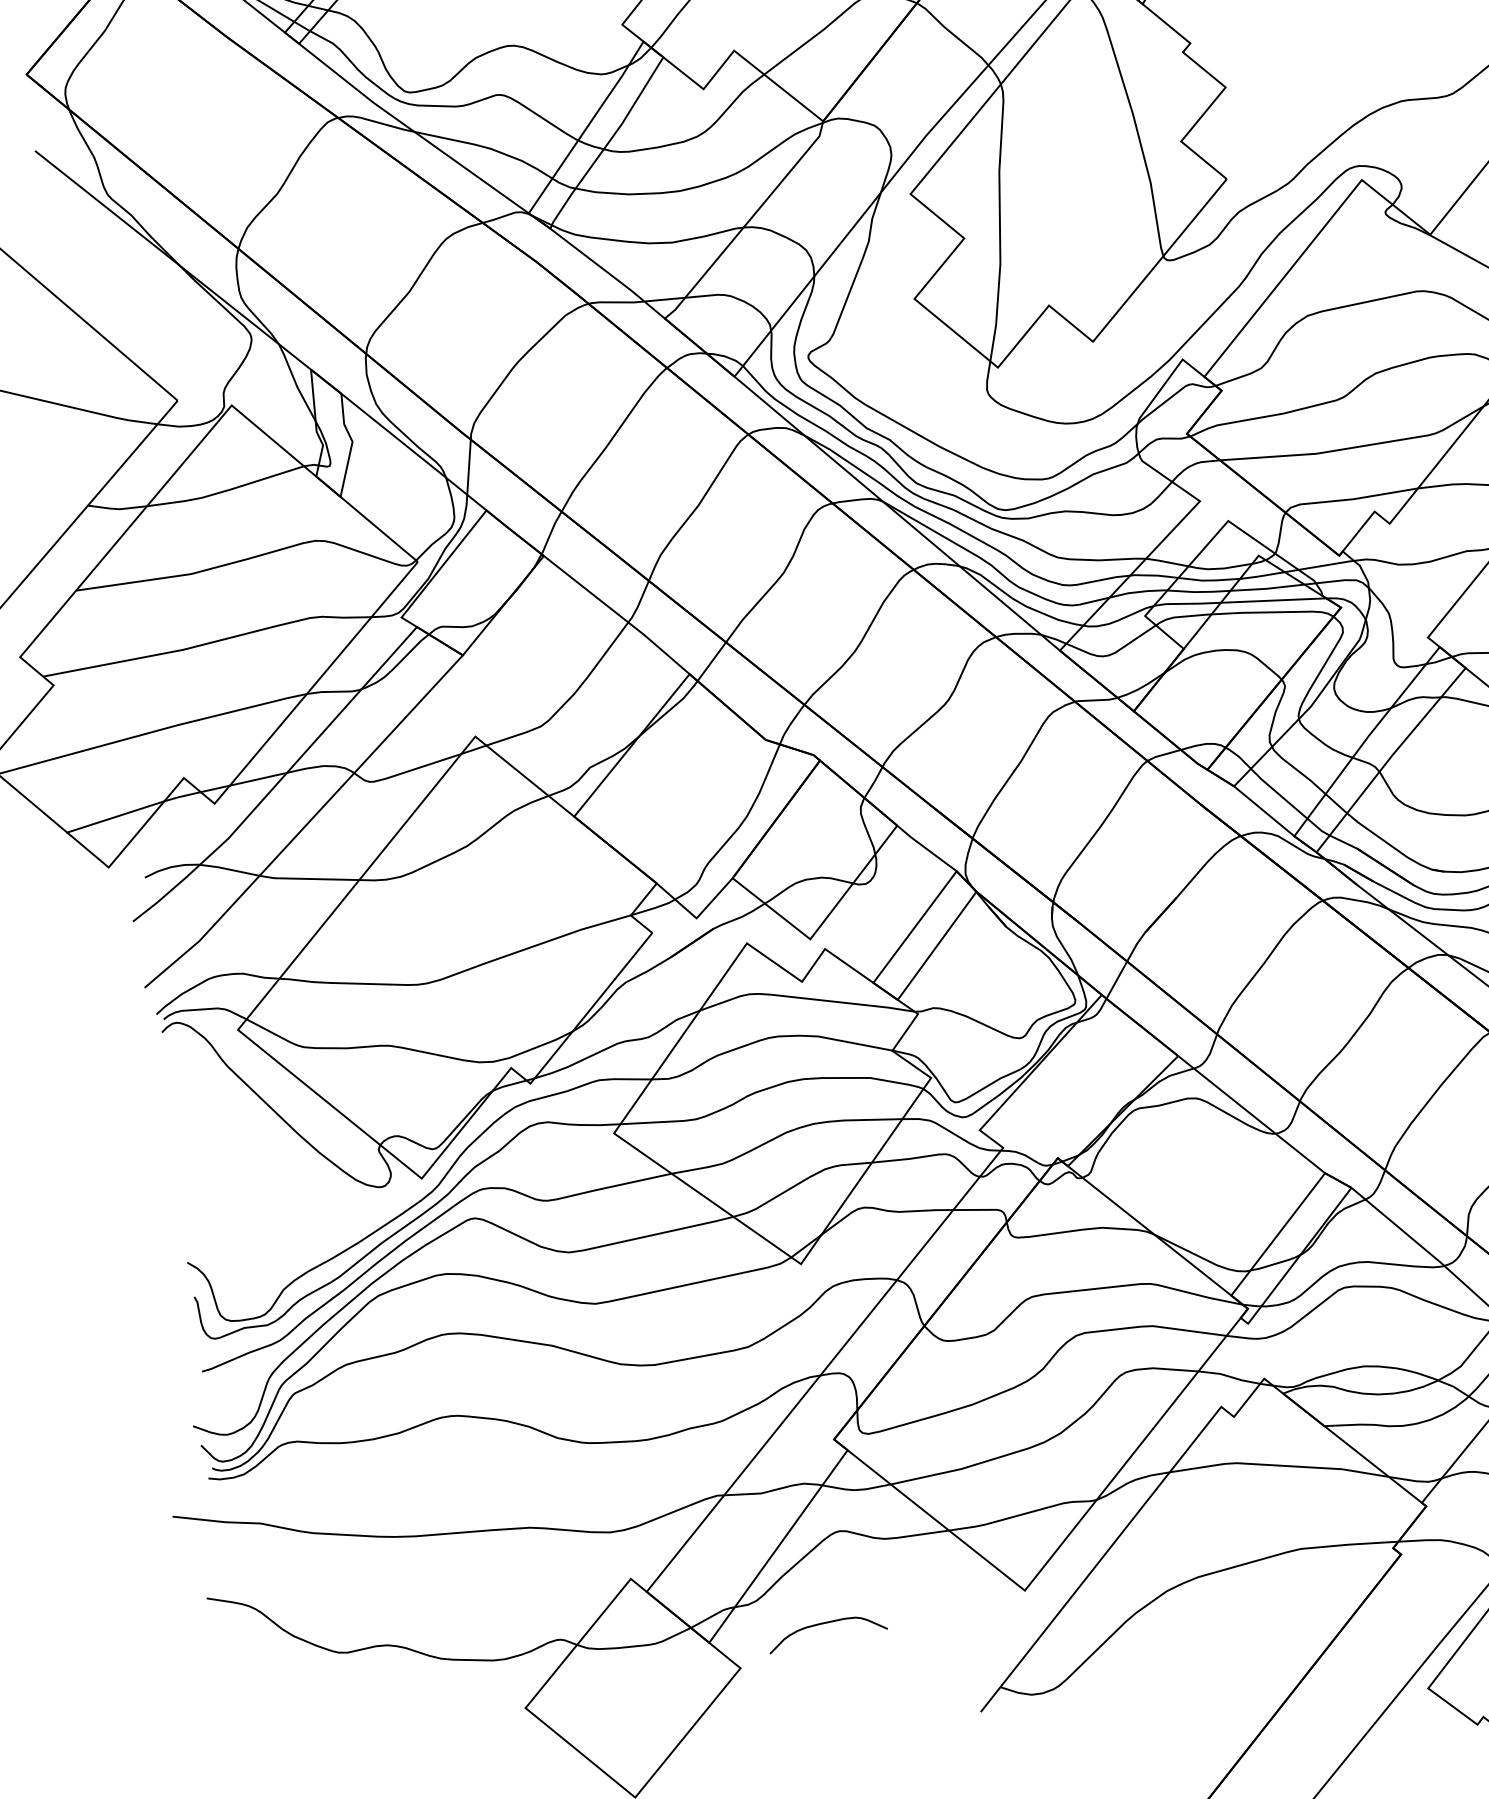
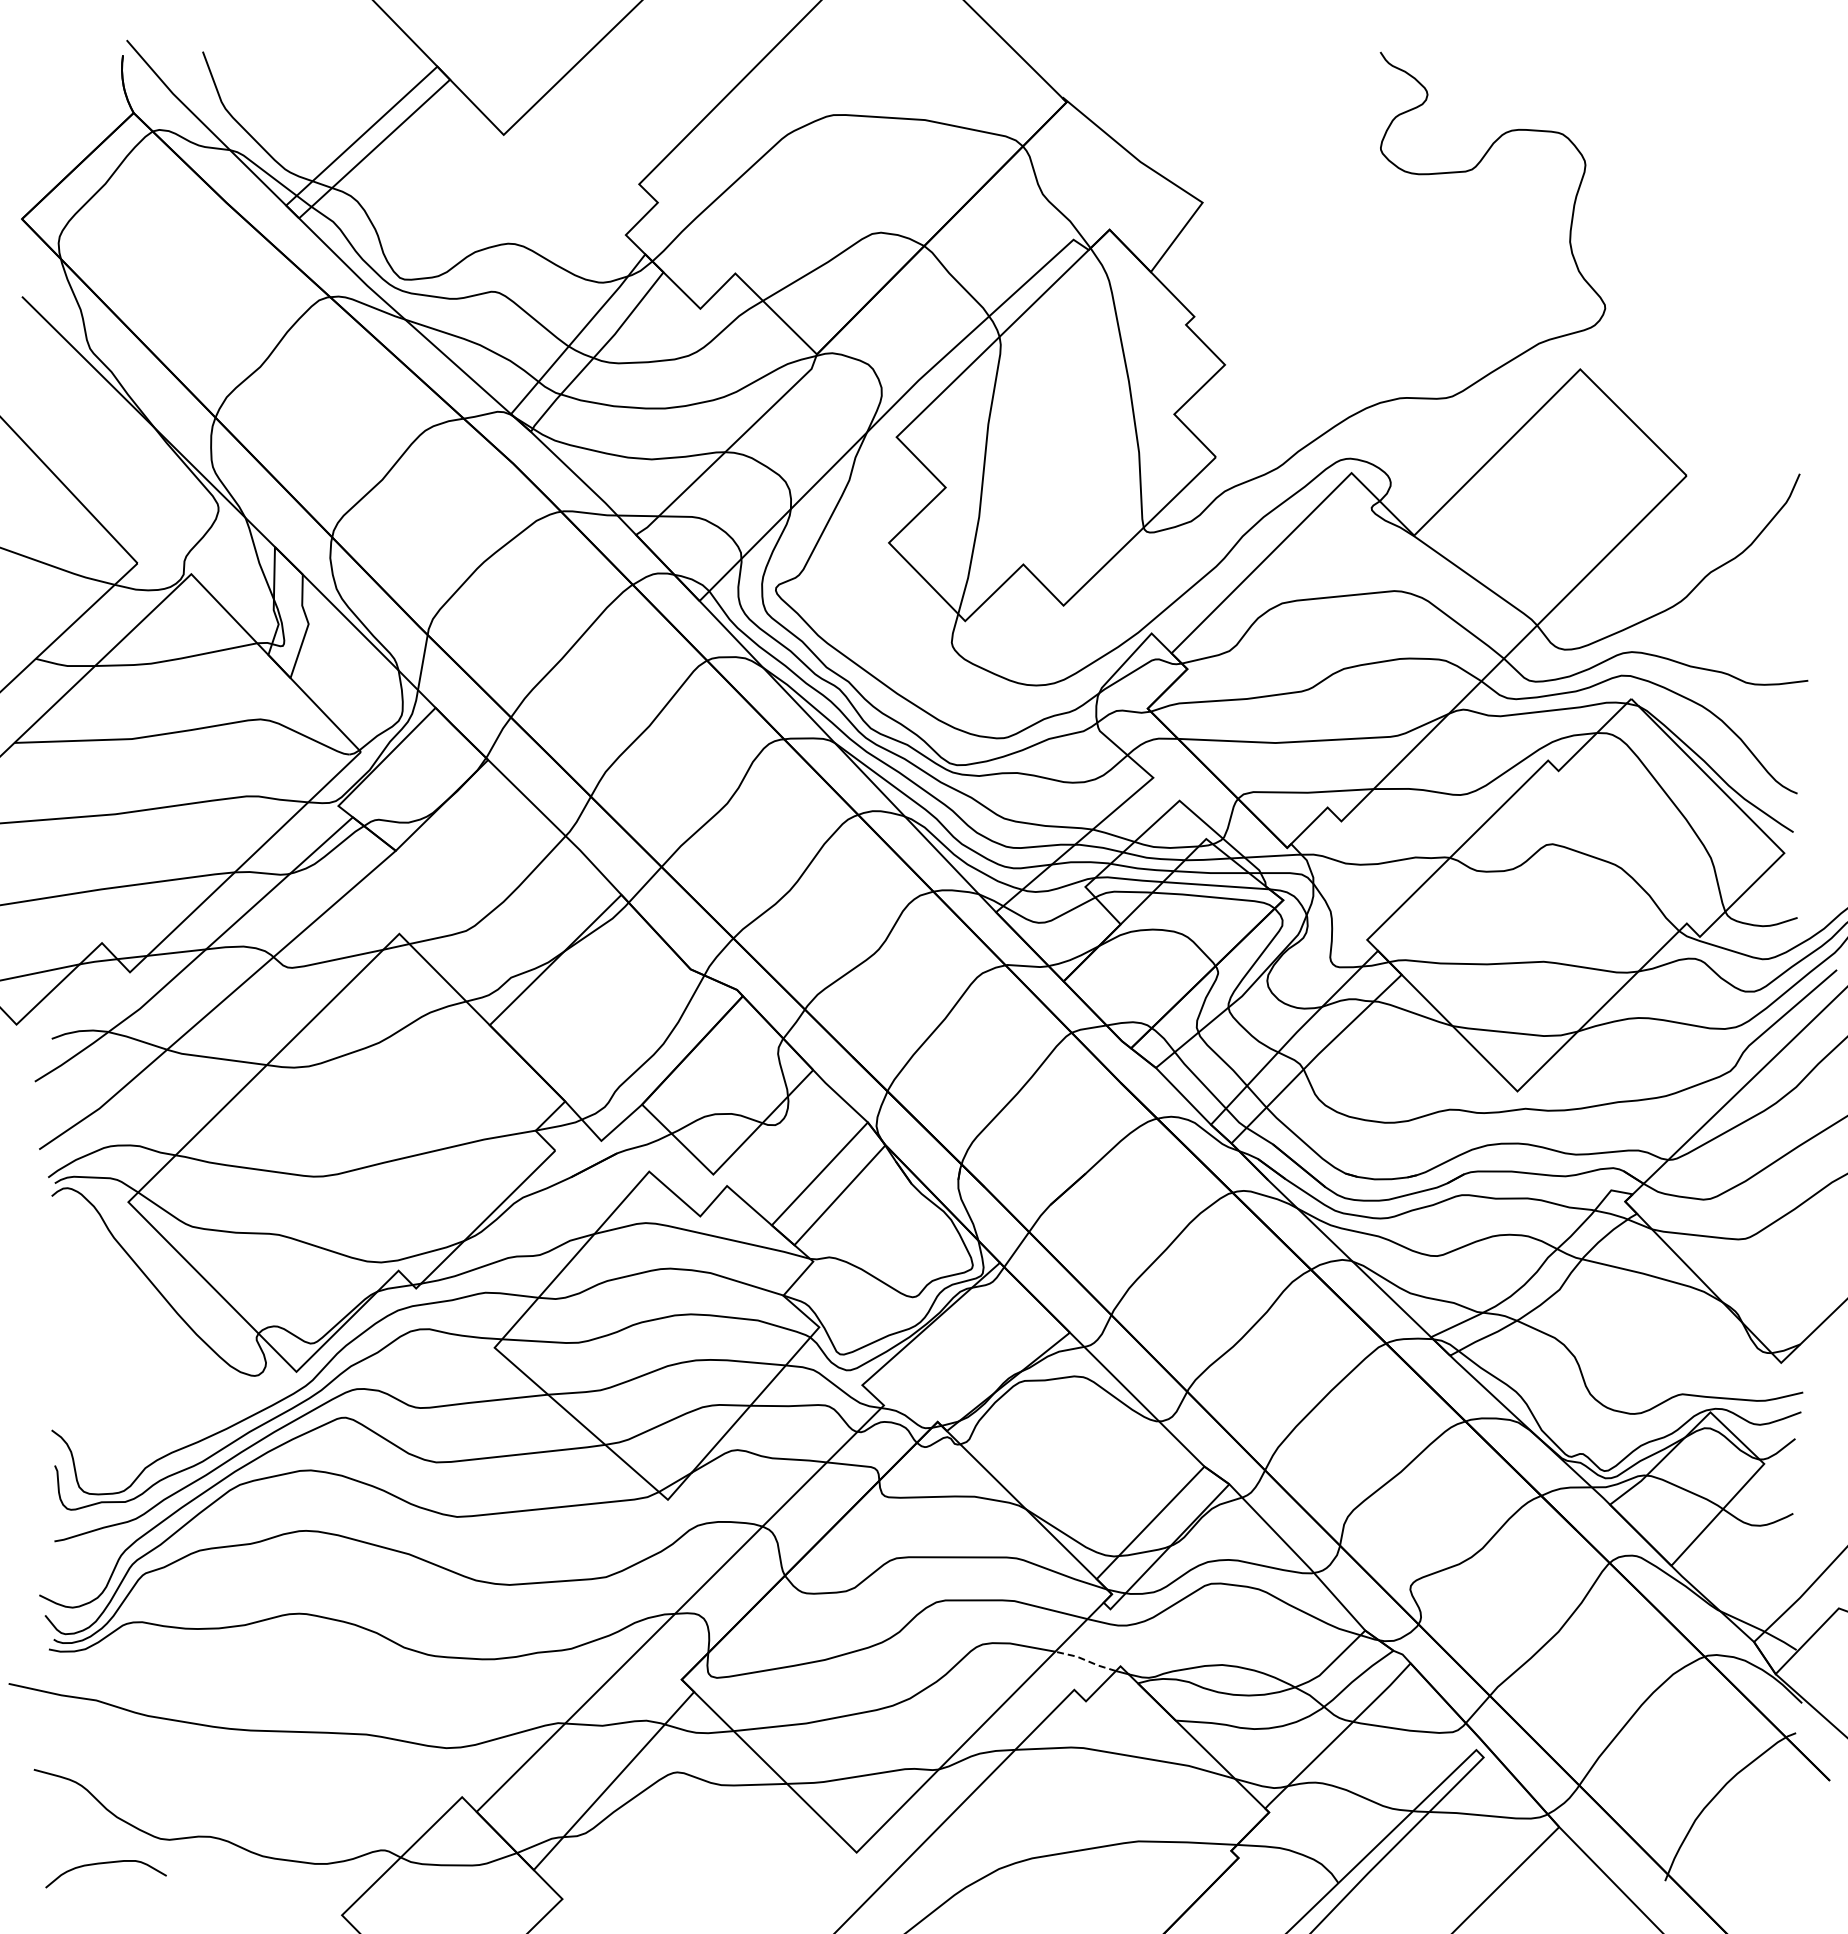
line: (1229, 1376) -> (1085, 1660), solid -> dashed
curve: (822, 1624) -> (101, 1864), moved

